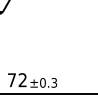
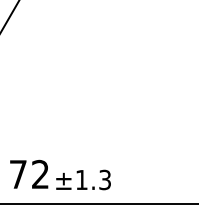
text: (42, 82) -> (80, 179), ±0.3 -> ±1.3

